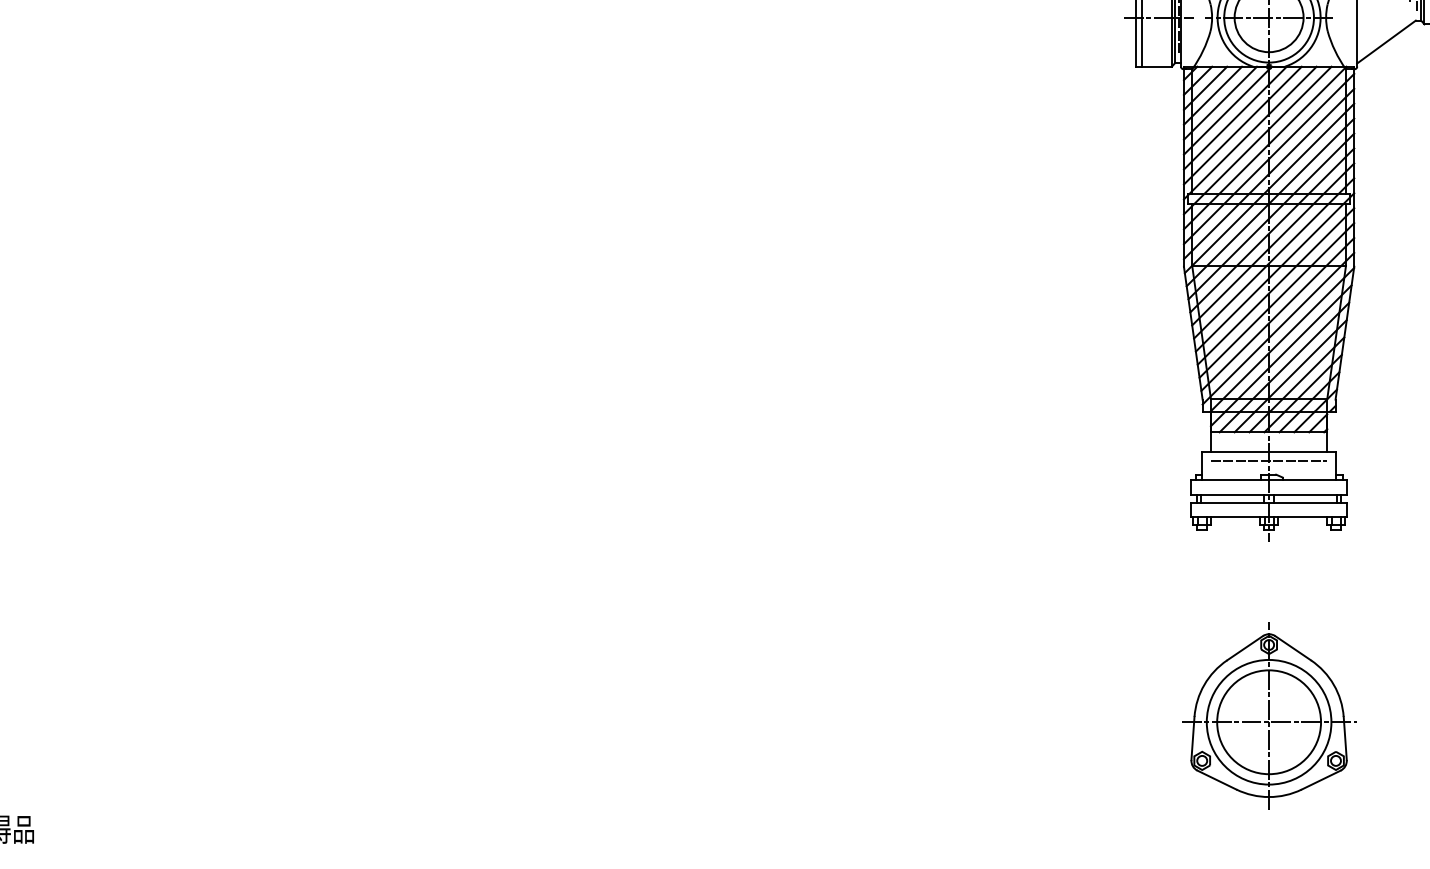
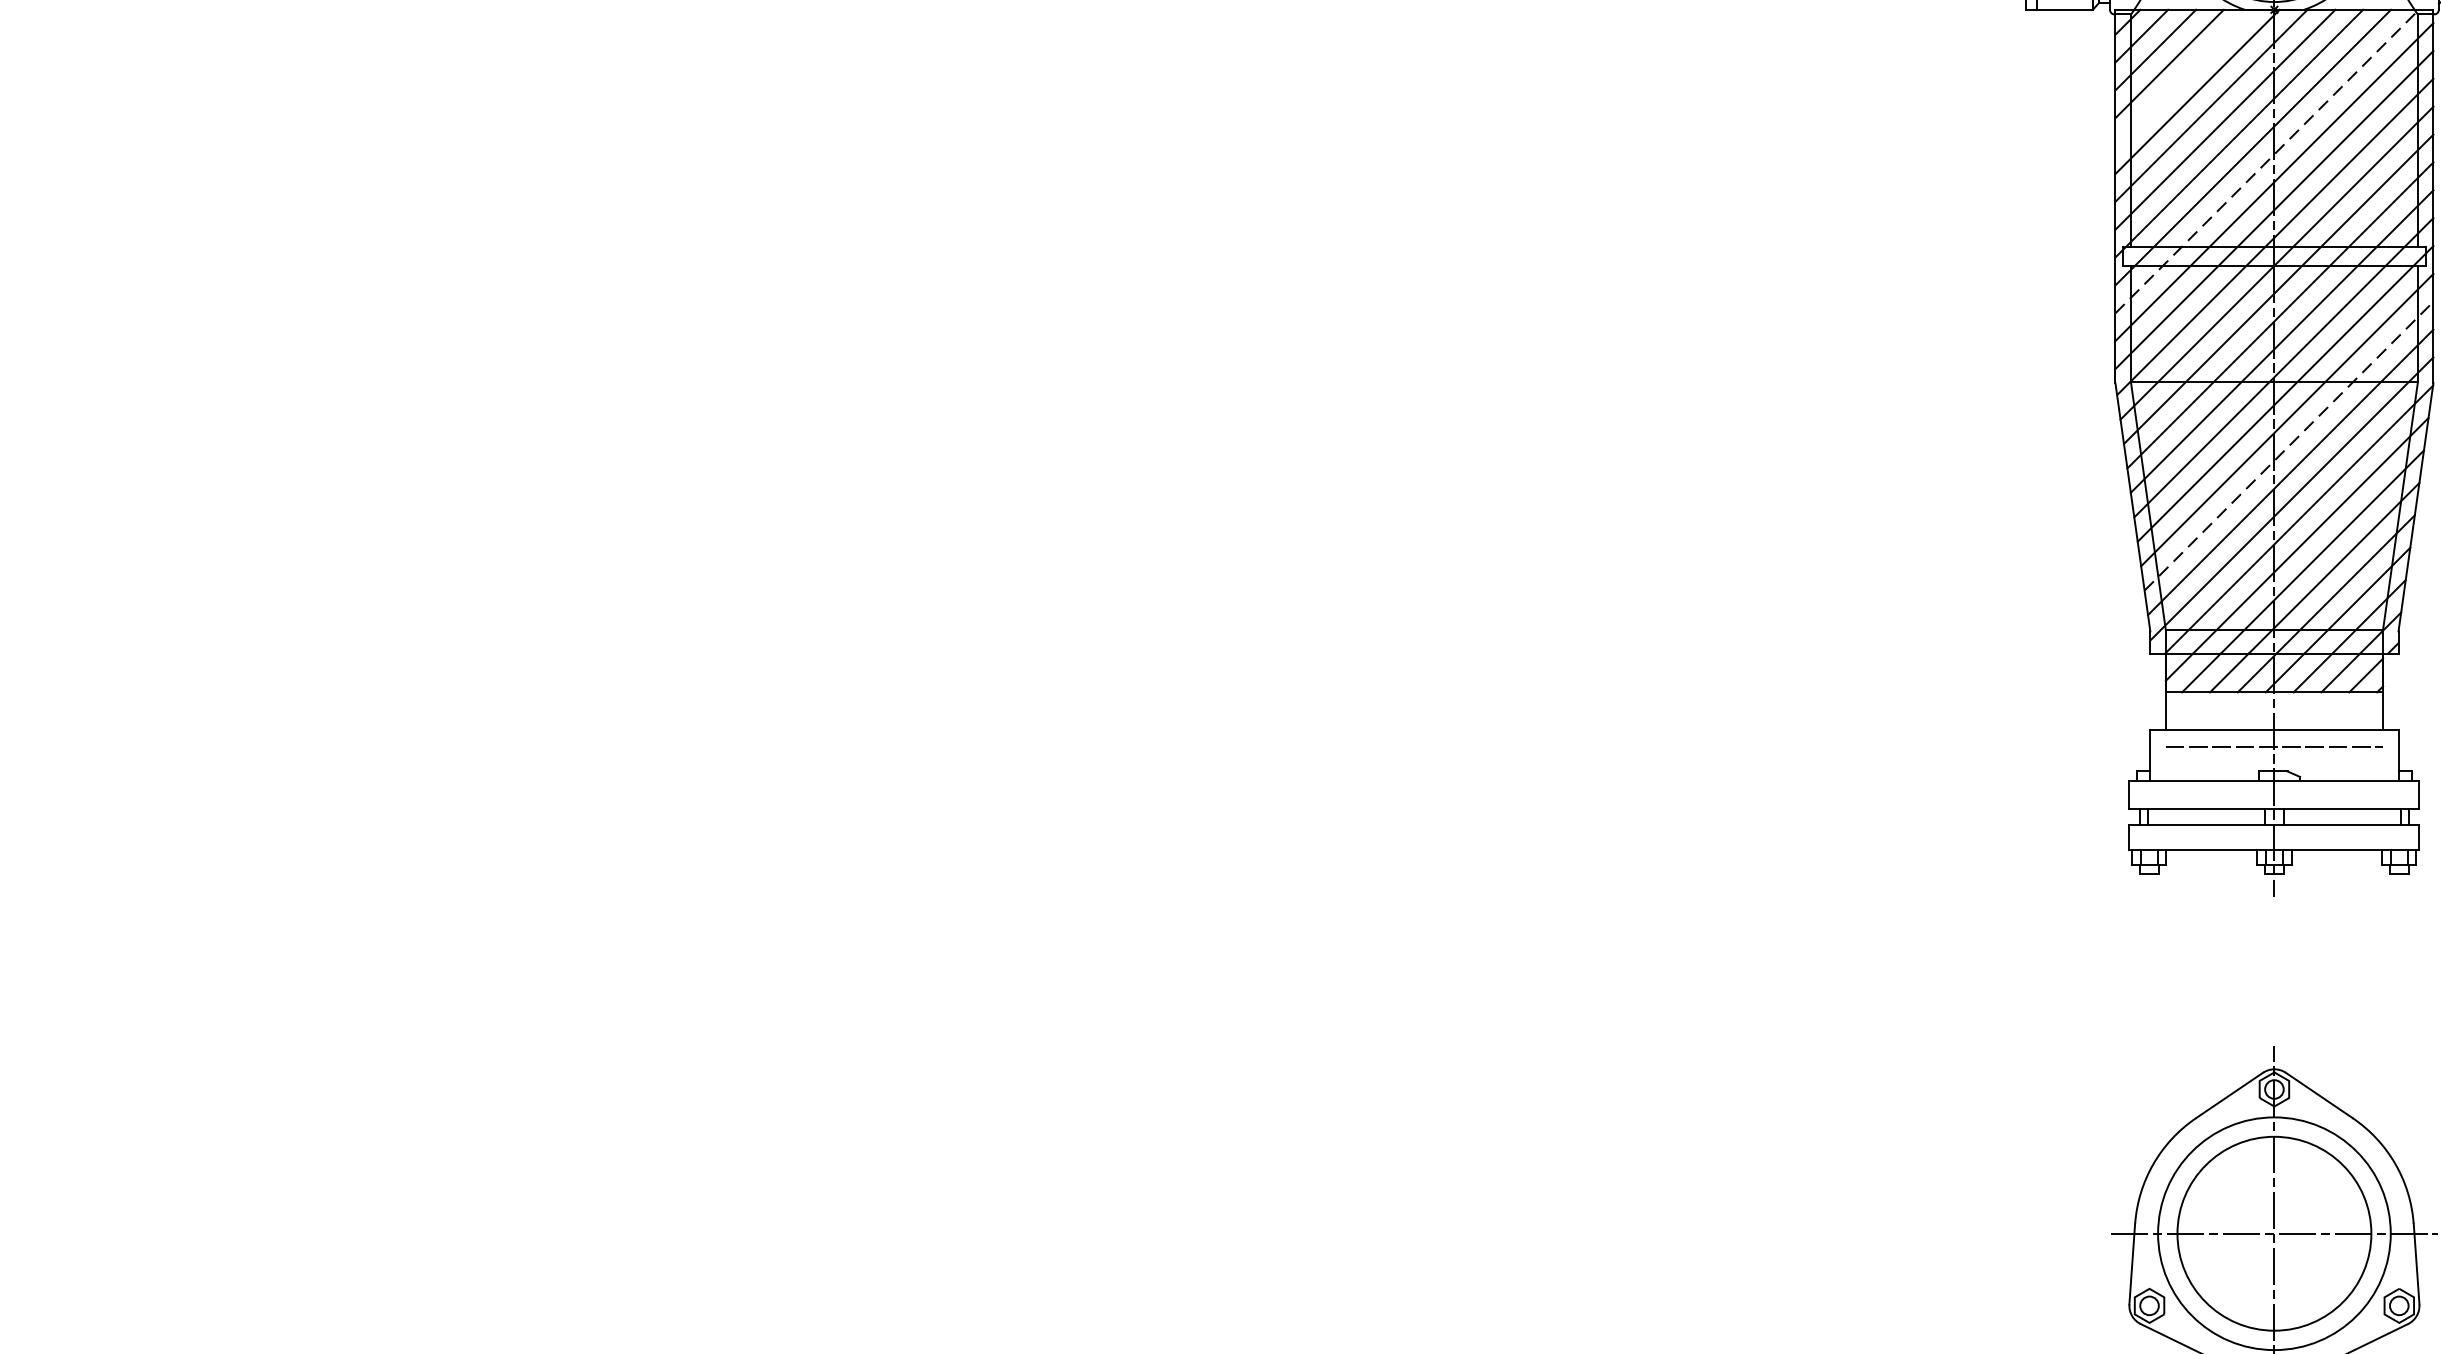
line: (1219, 102) -> (2181, 76), removed
line: (1265, 148) -> (2267, 162), solid -> dashed
line: (1277, 300) -> (2290, 446), solid -> dashed

